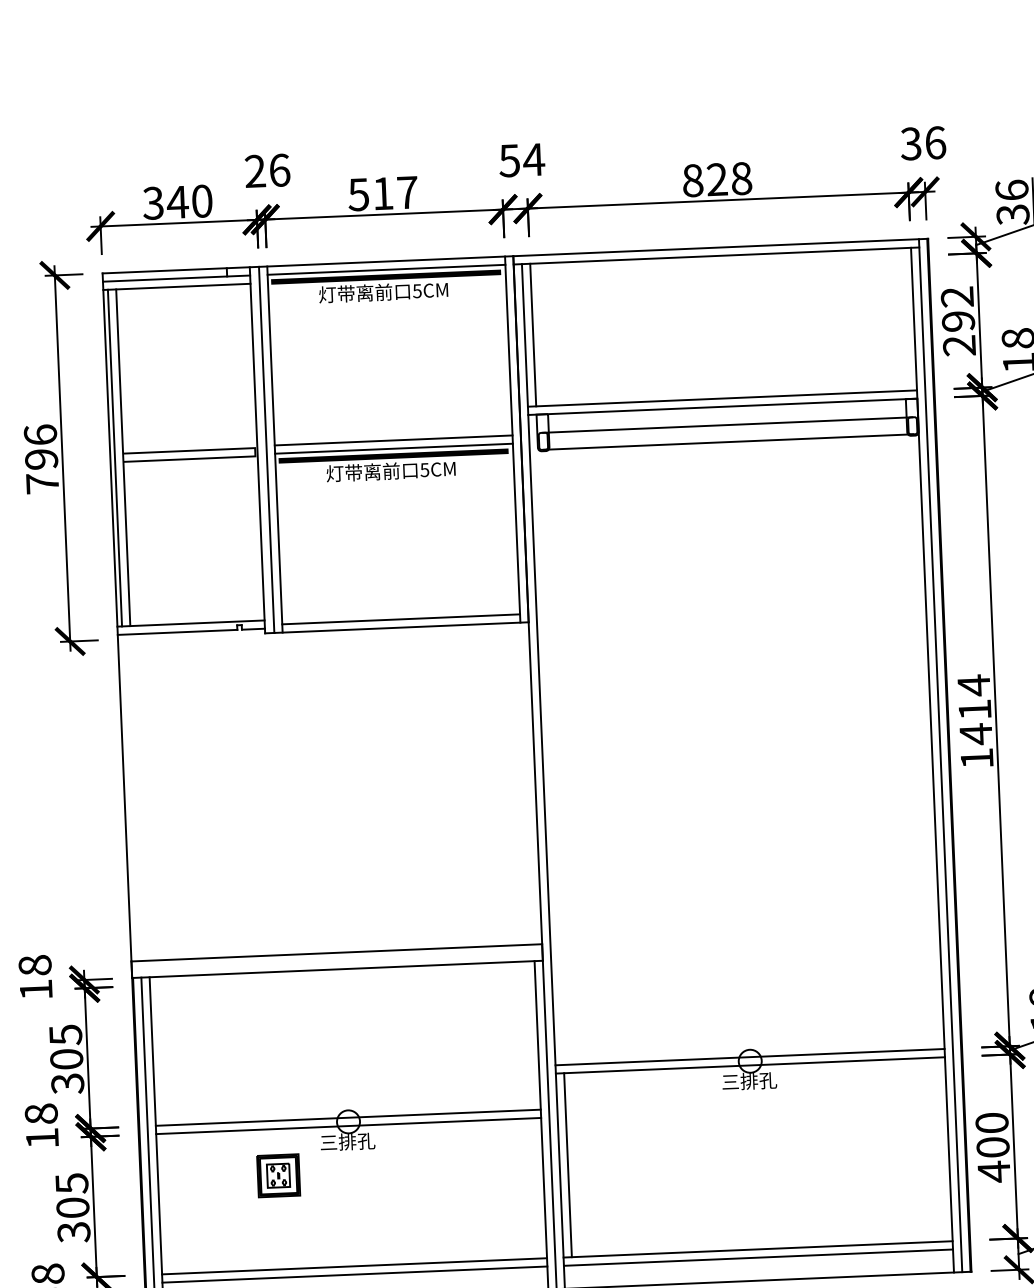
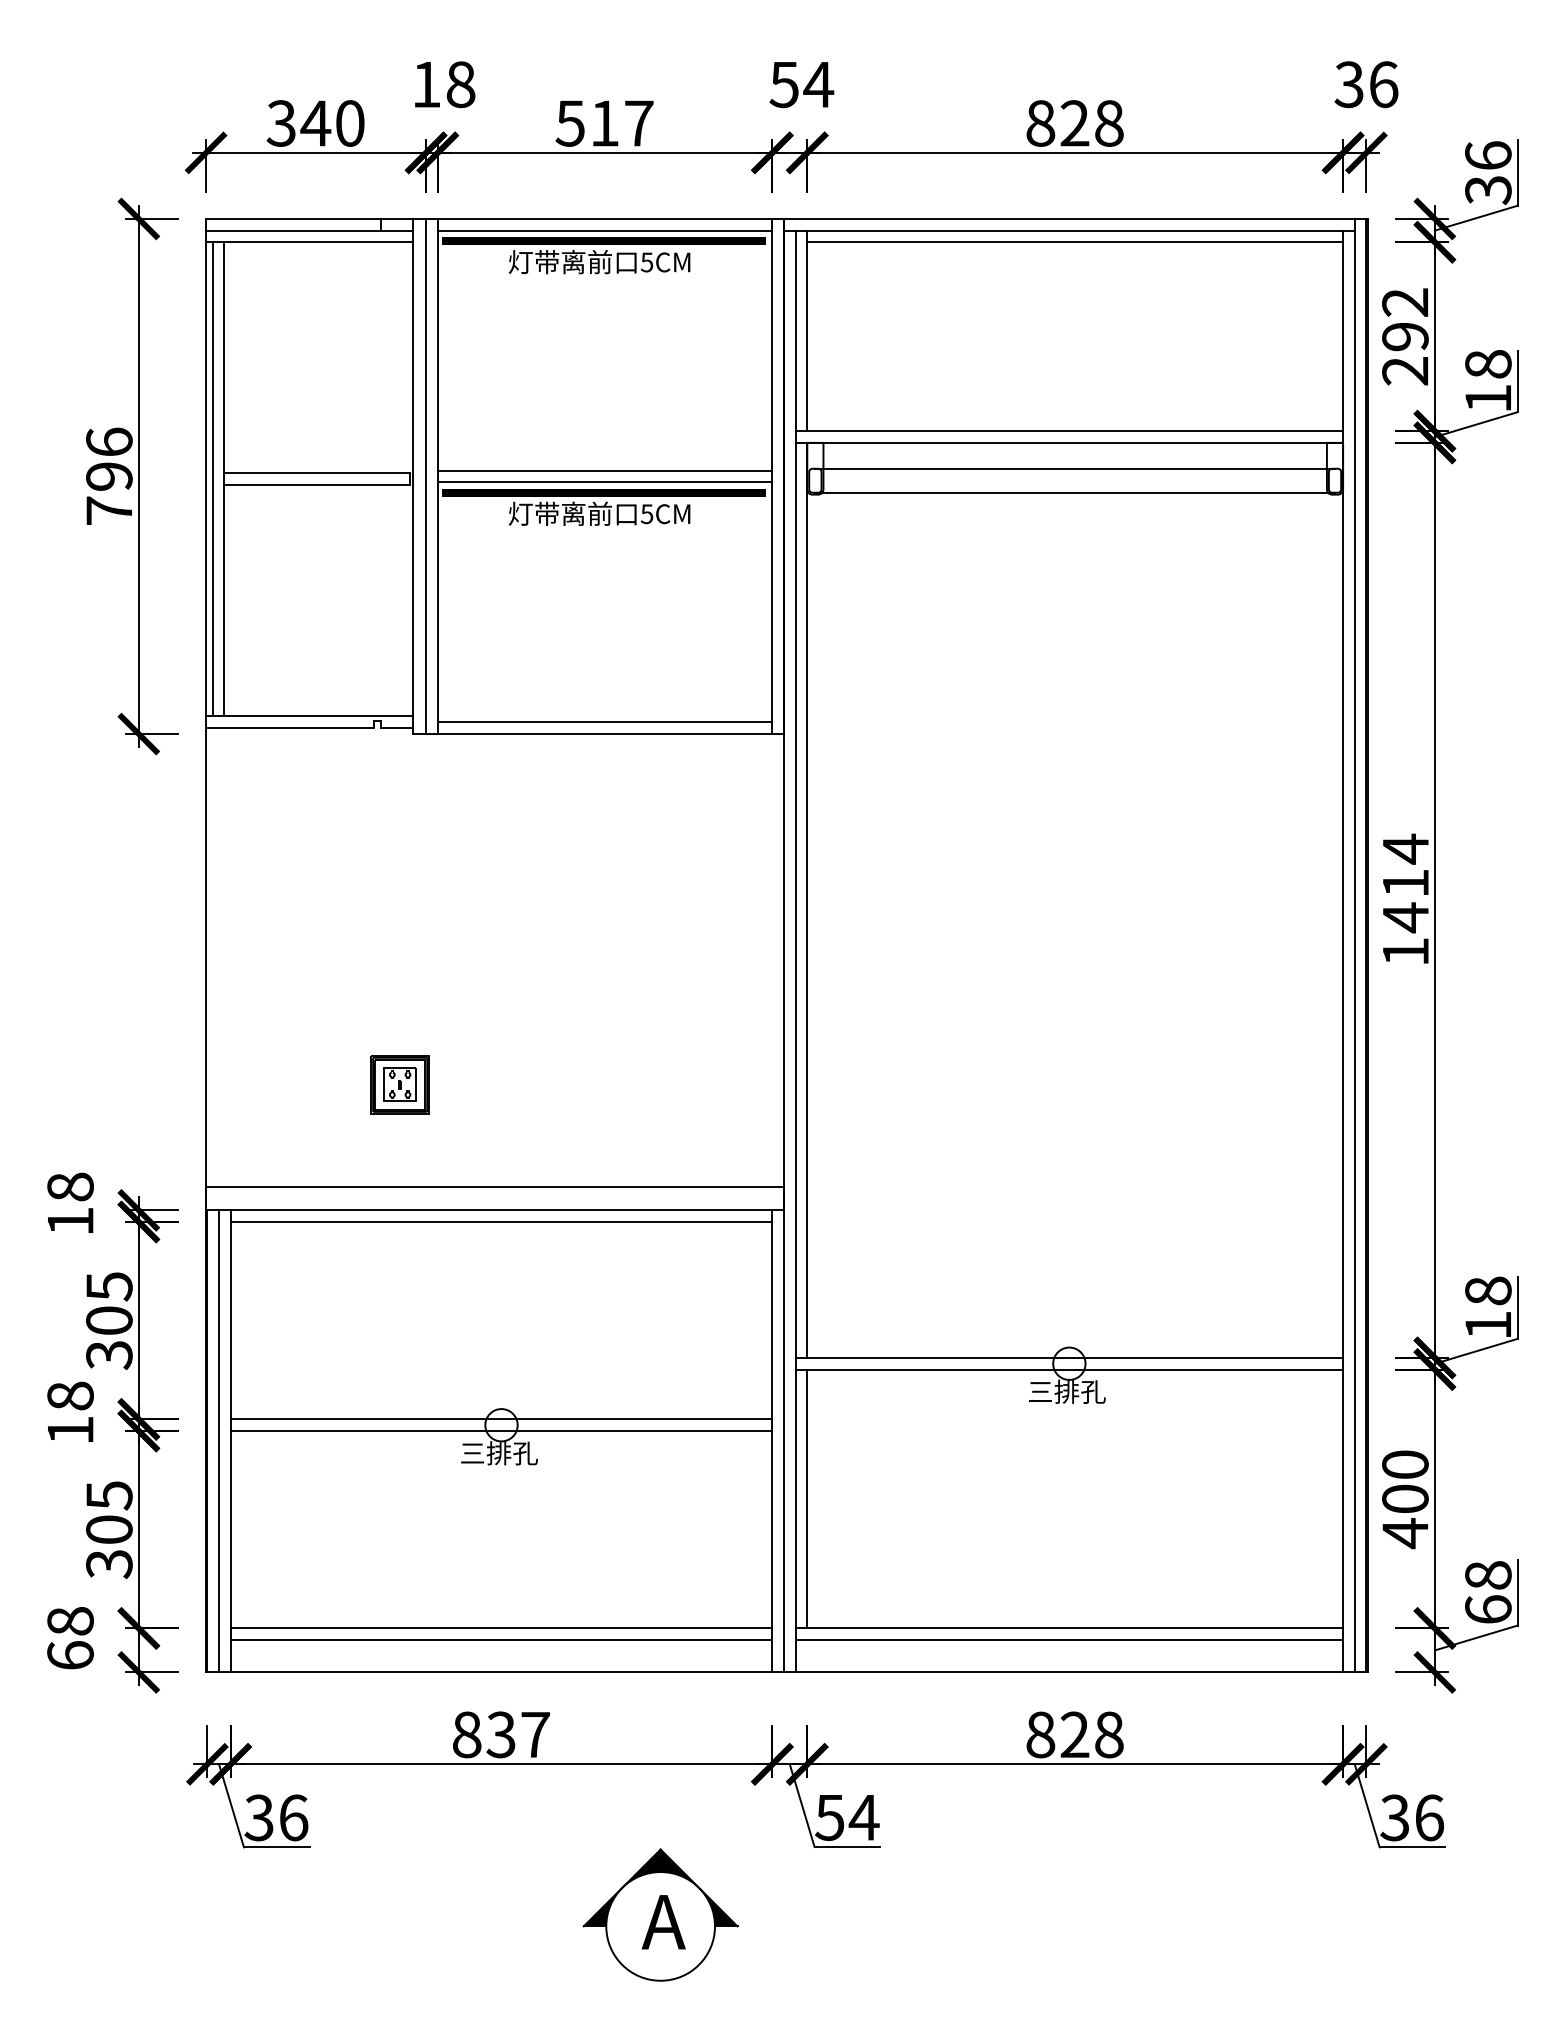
text: (267, 170) -> (443, 84), 26 -> 18
line: (721, 264) -> (1075, 242), added
line: (550, 739) -> (807, 899), added
line: (342, 977) -> (501, 1222), added
part: (278, 1175) -> (399, 1084), moved

